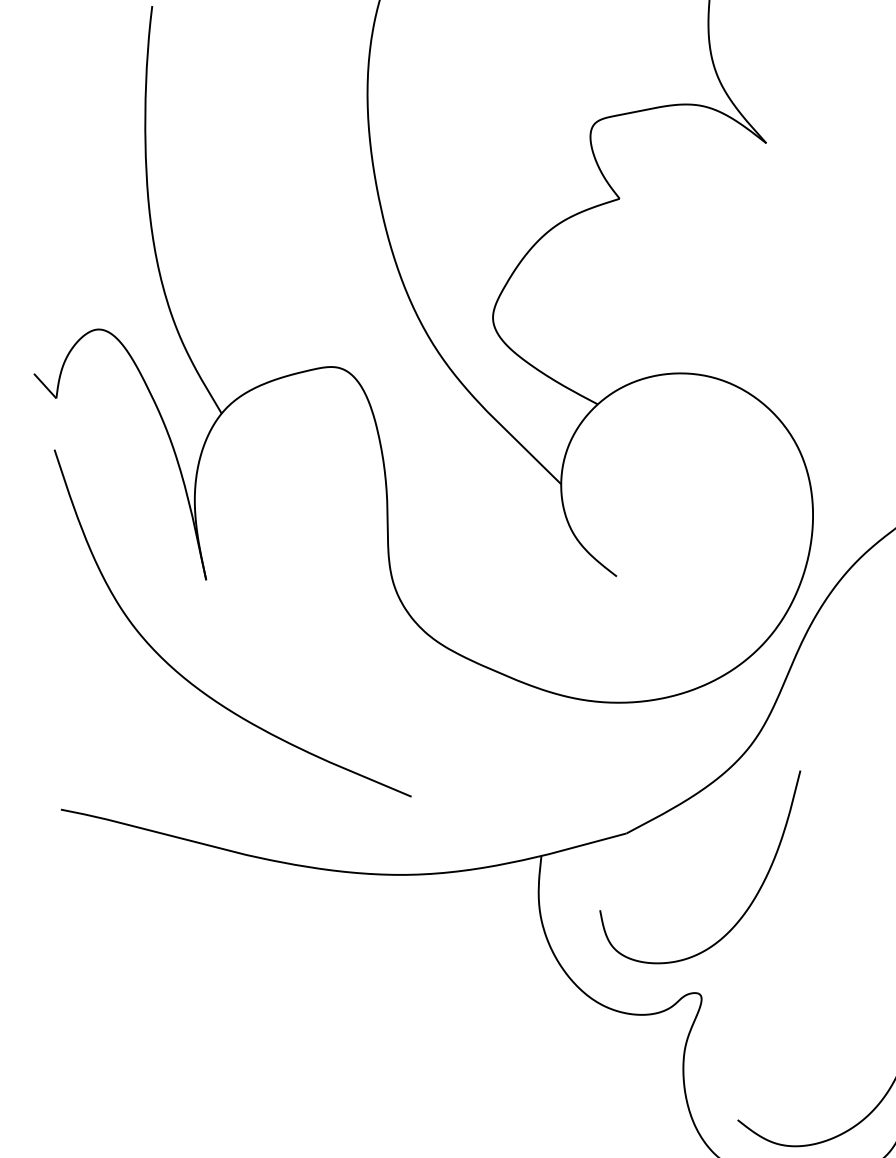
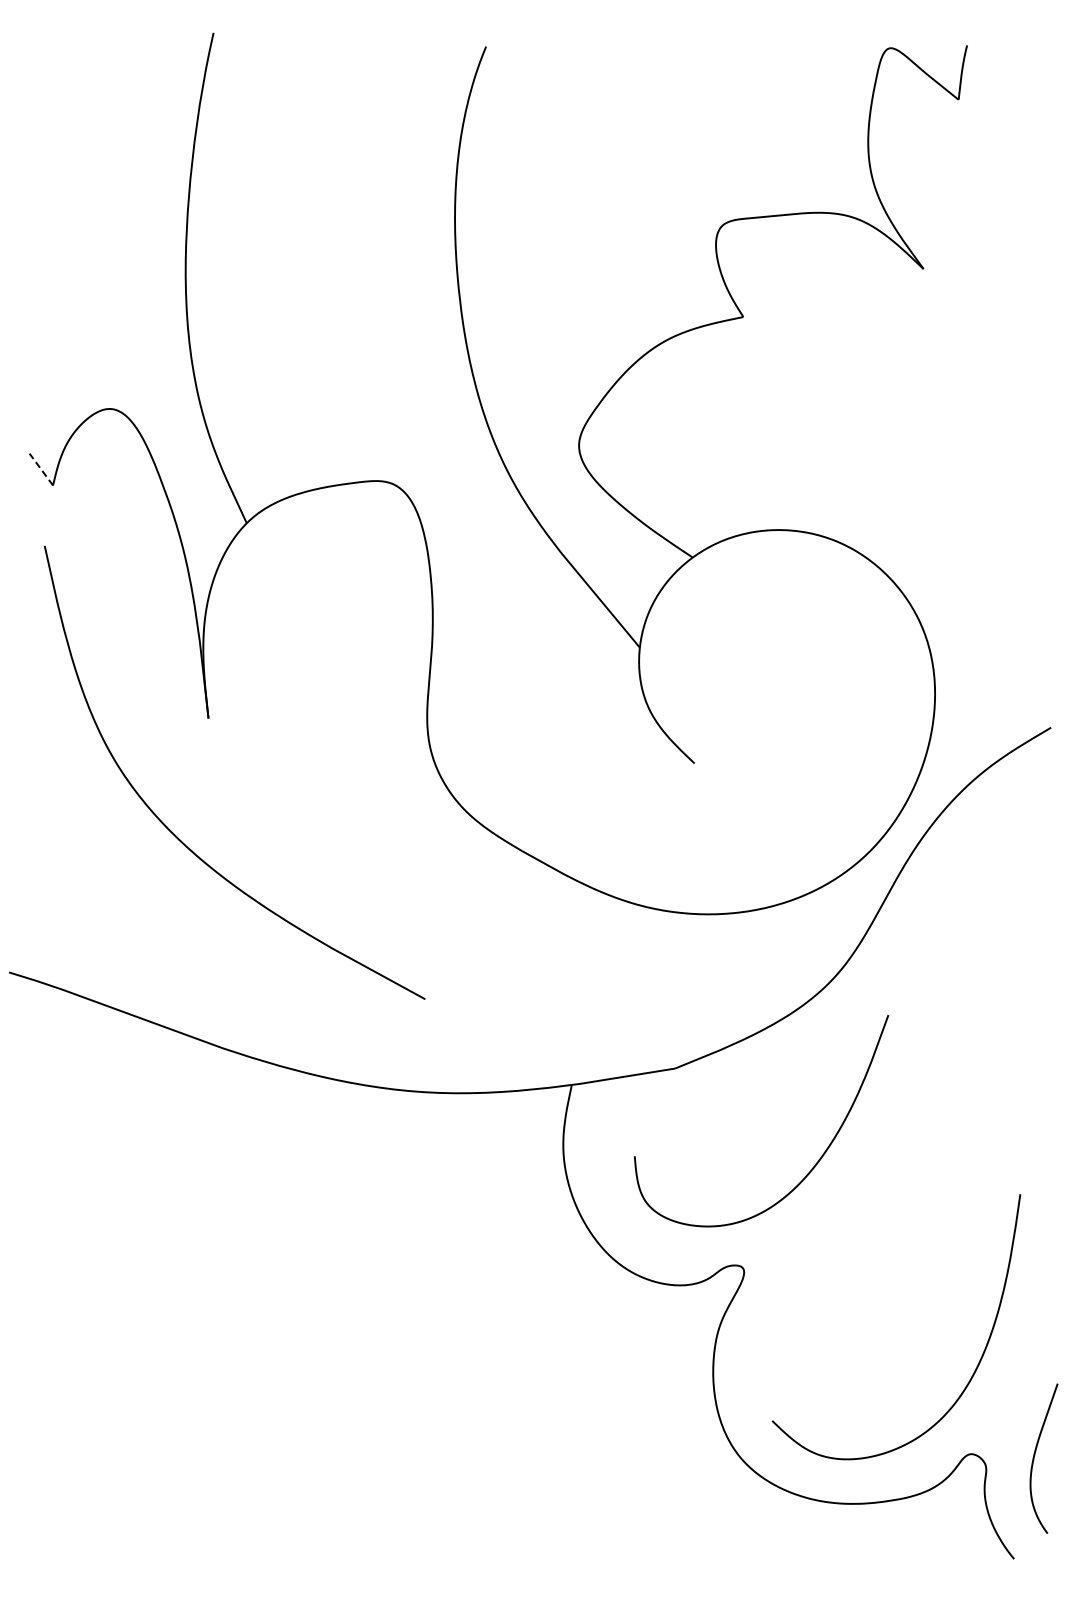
line: (45, 386) -> (41, 469), solid -> dashed

